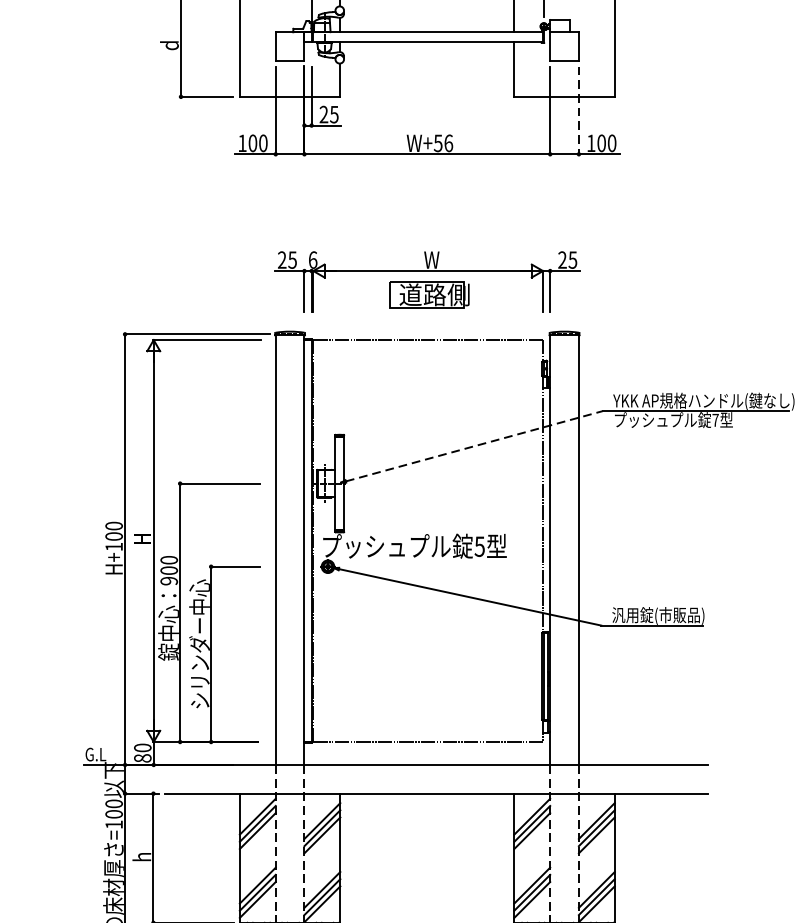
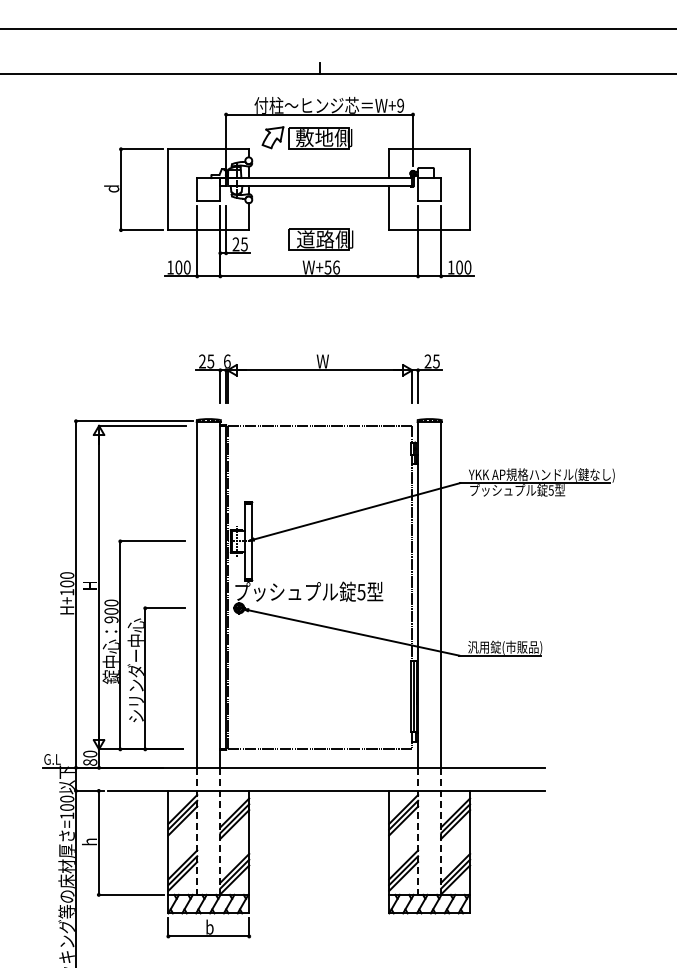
line: (579, 110) -> (441, 241), dashed -> solid
part: (428, 294) -> (320, 239), moved
text: (714, 420) -> (550, 490), 7 -> 5
line: (474, 446) -> (357, 511), dashed -> solid

